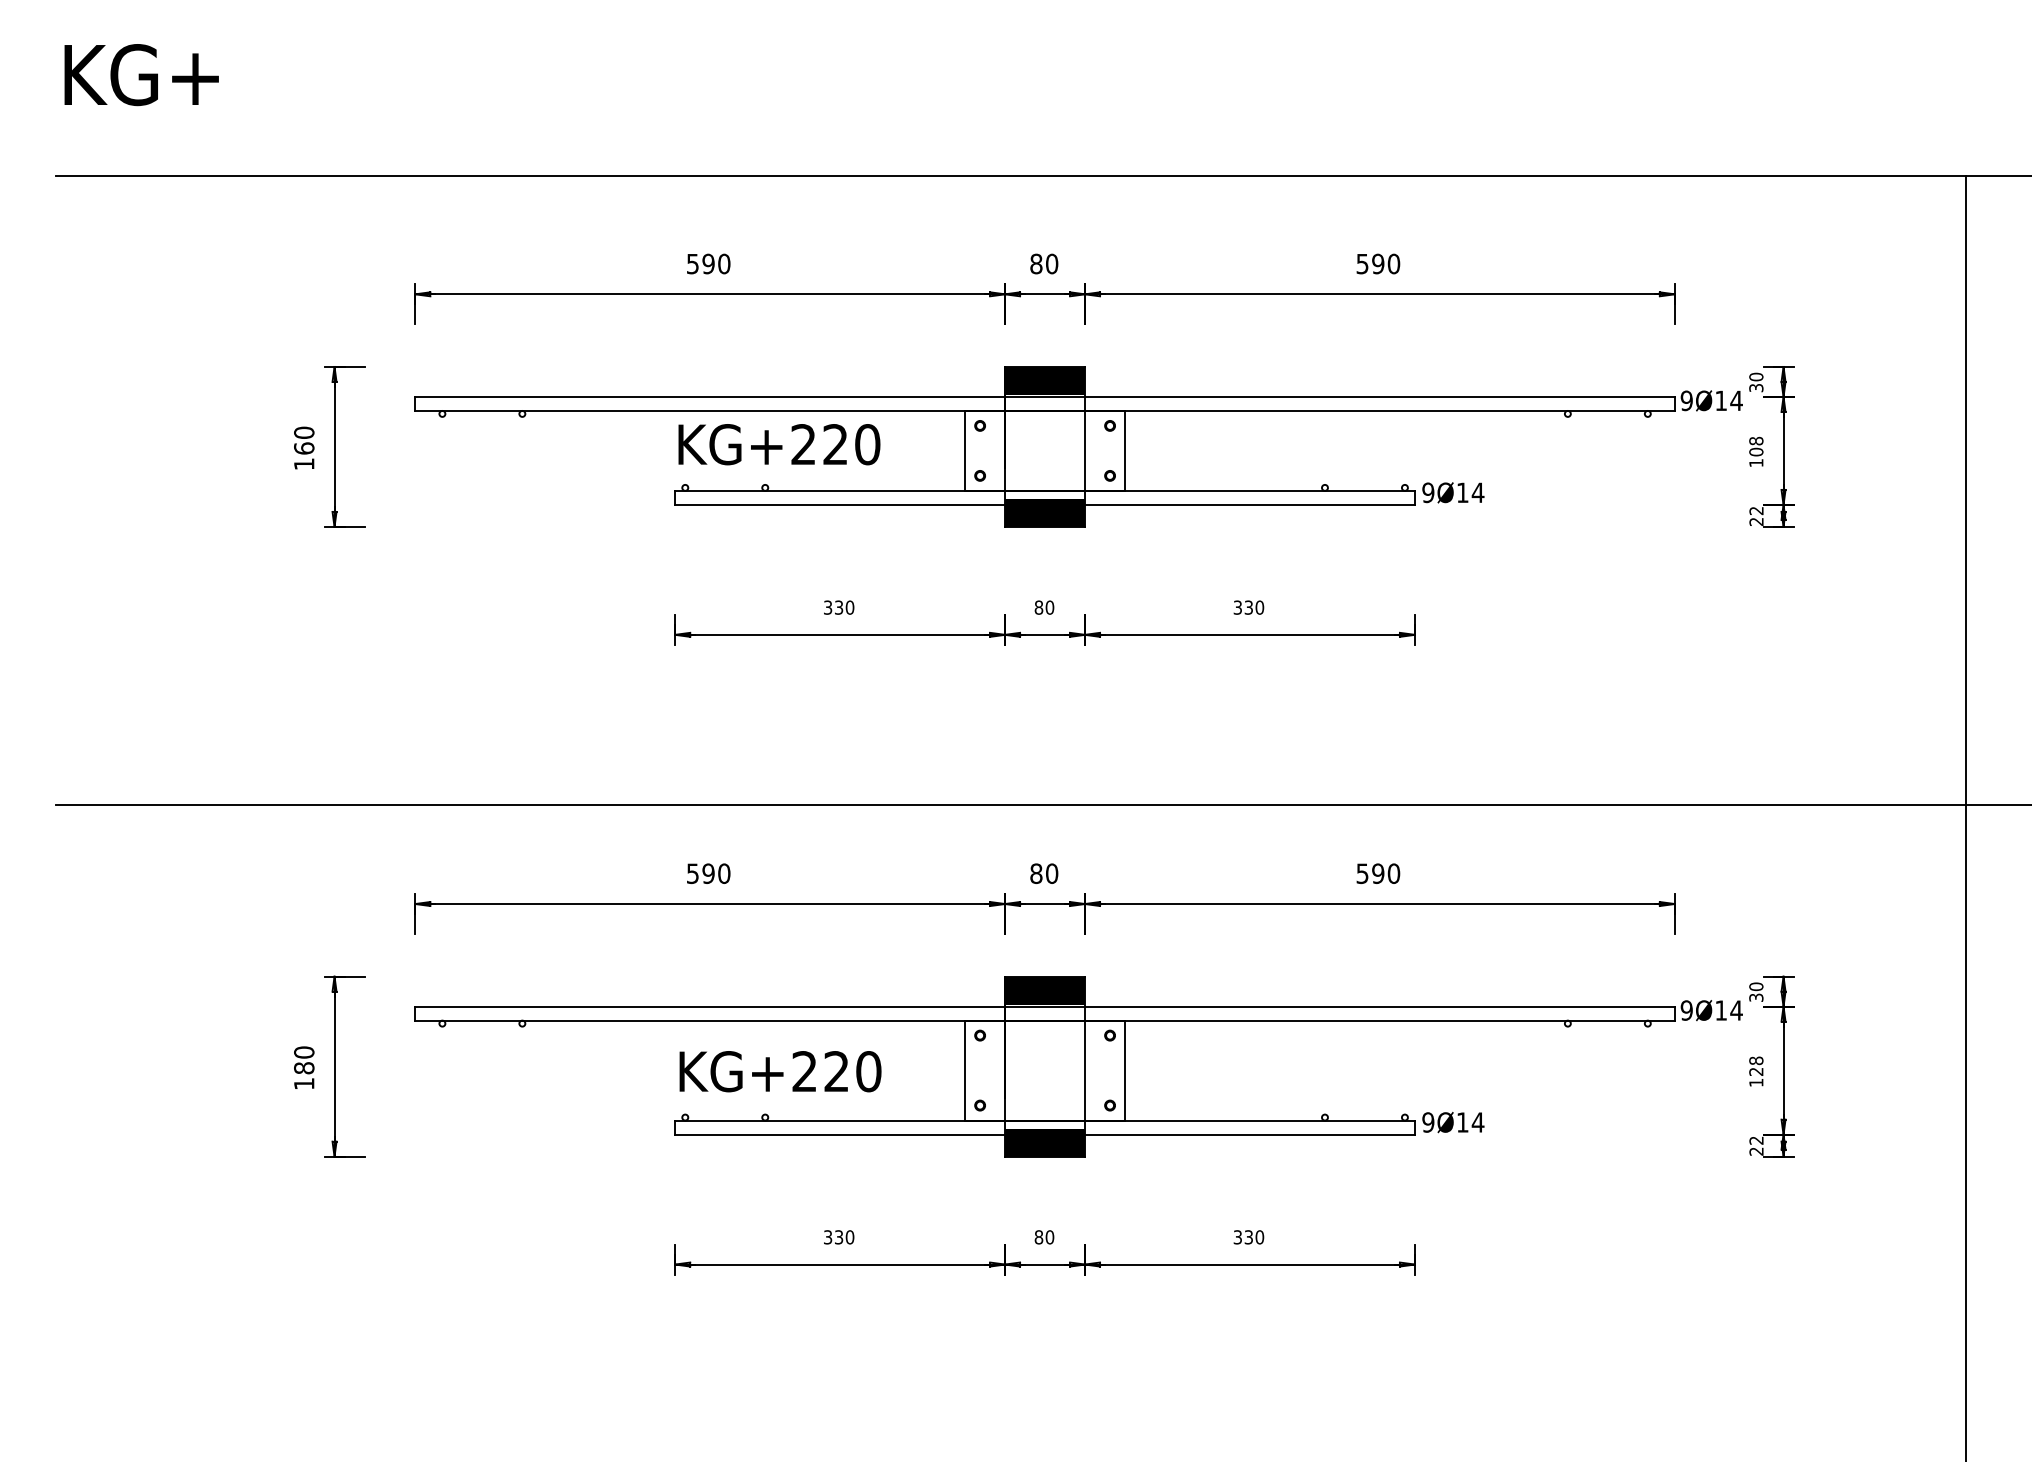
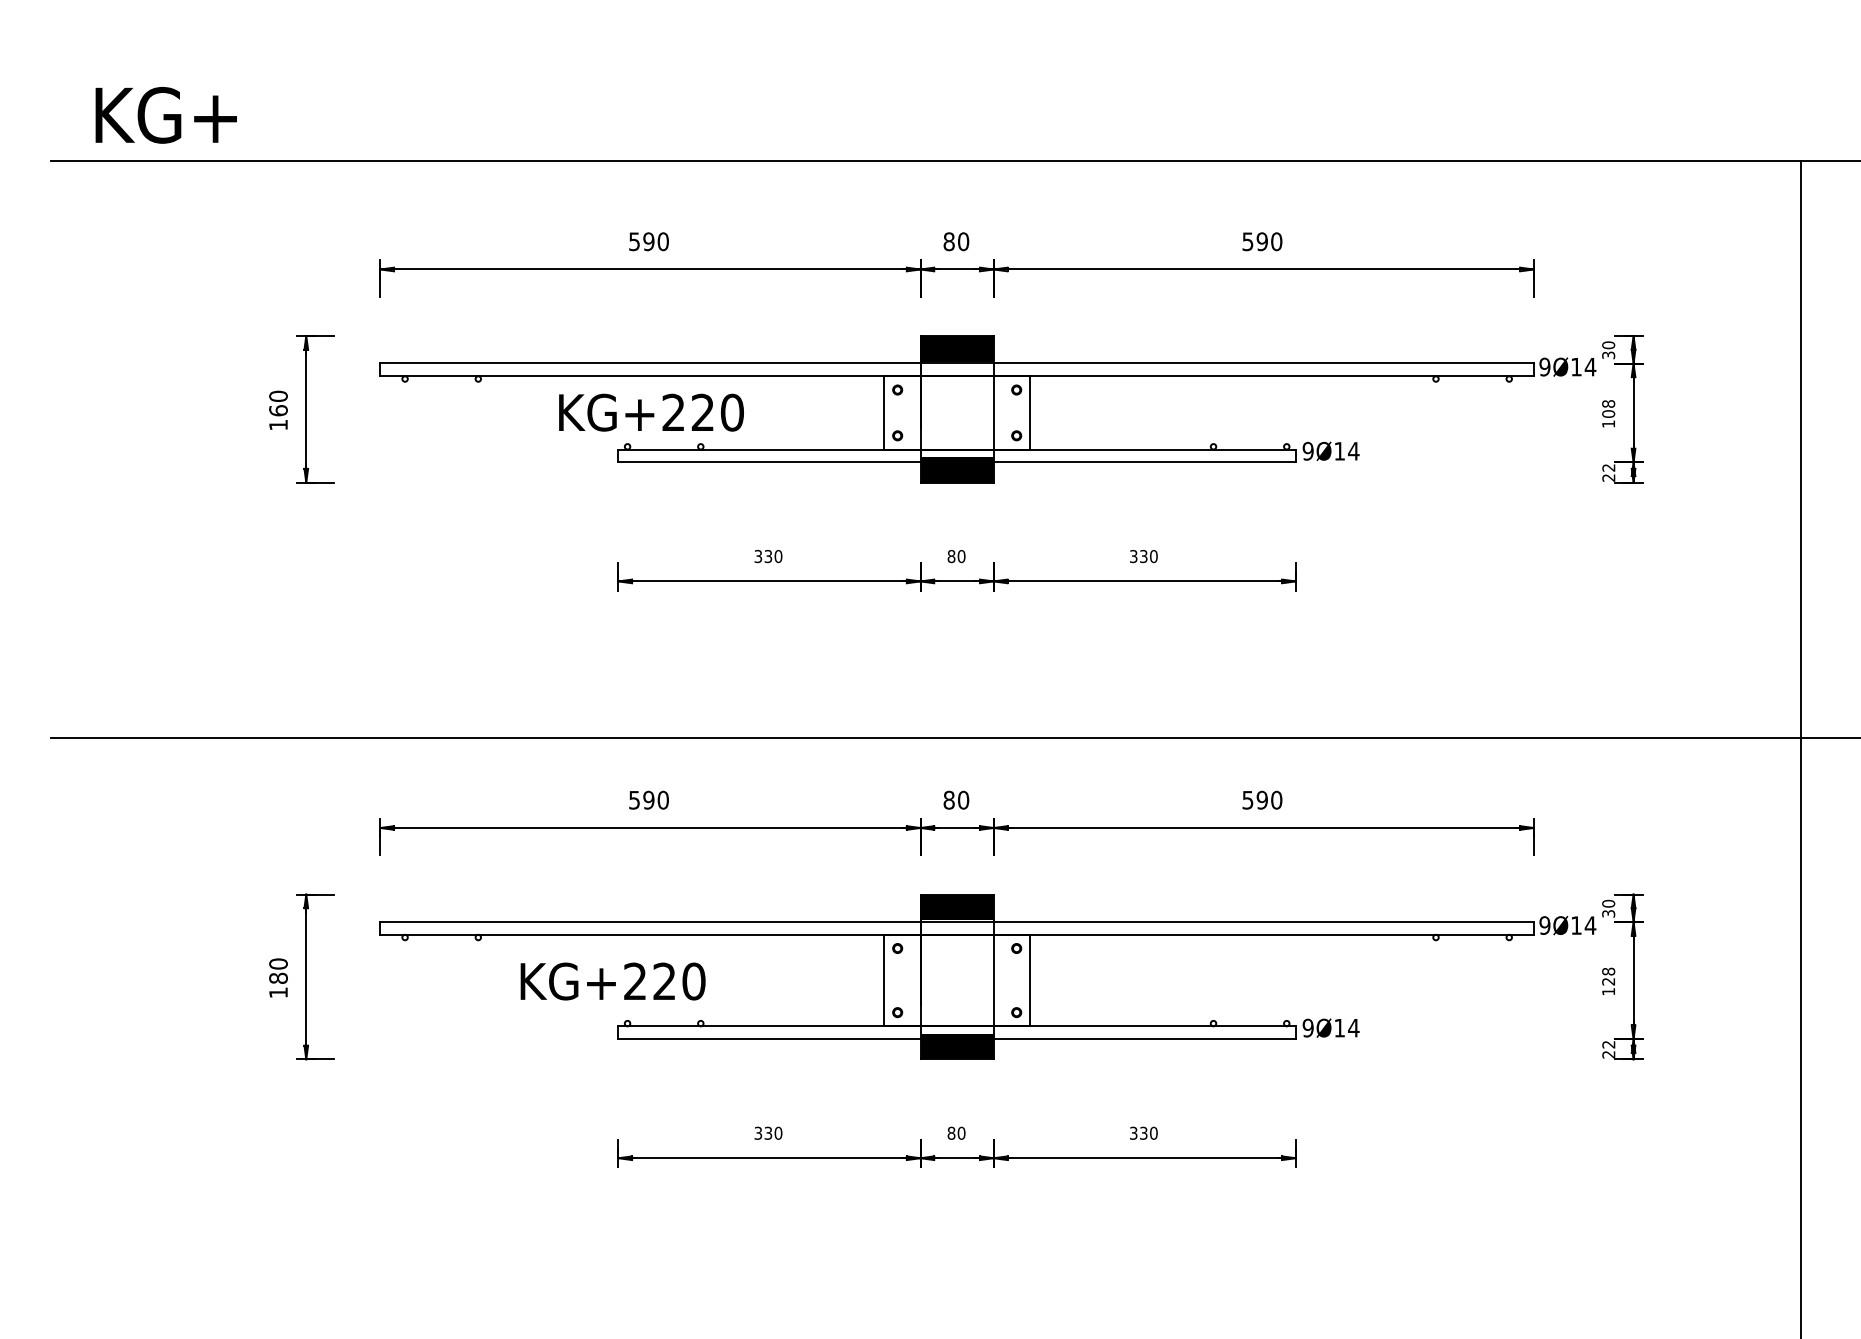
text: (141, 75) -> (166, 115), moved
text: (779, 444) -> (651, 412), moved
text: (780, 1071) -> (613, 981), moved

